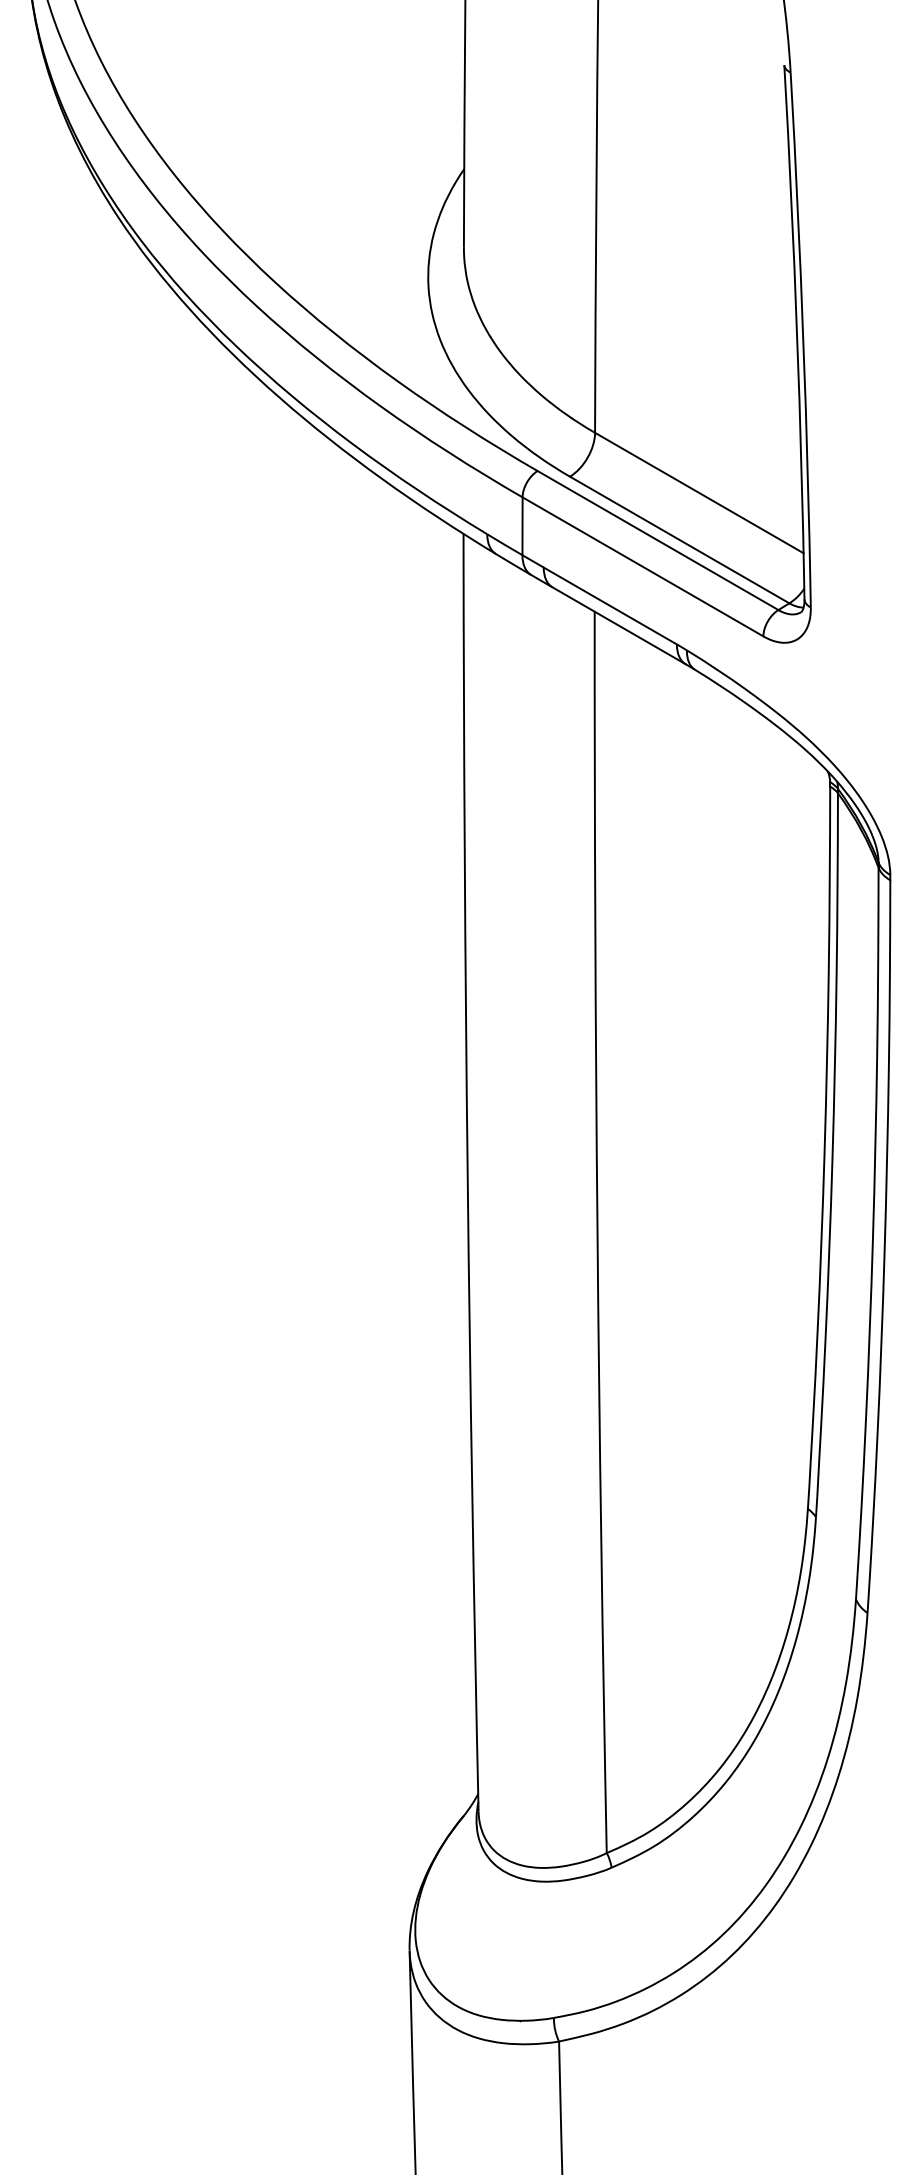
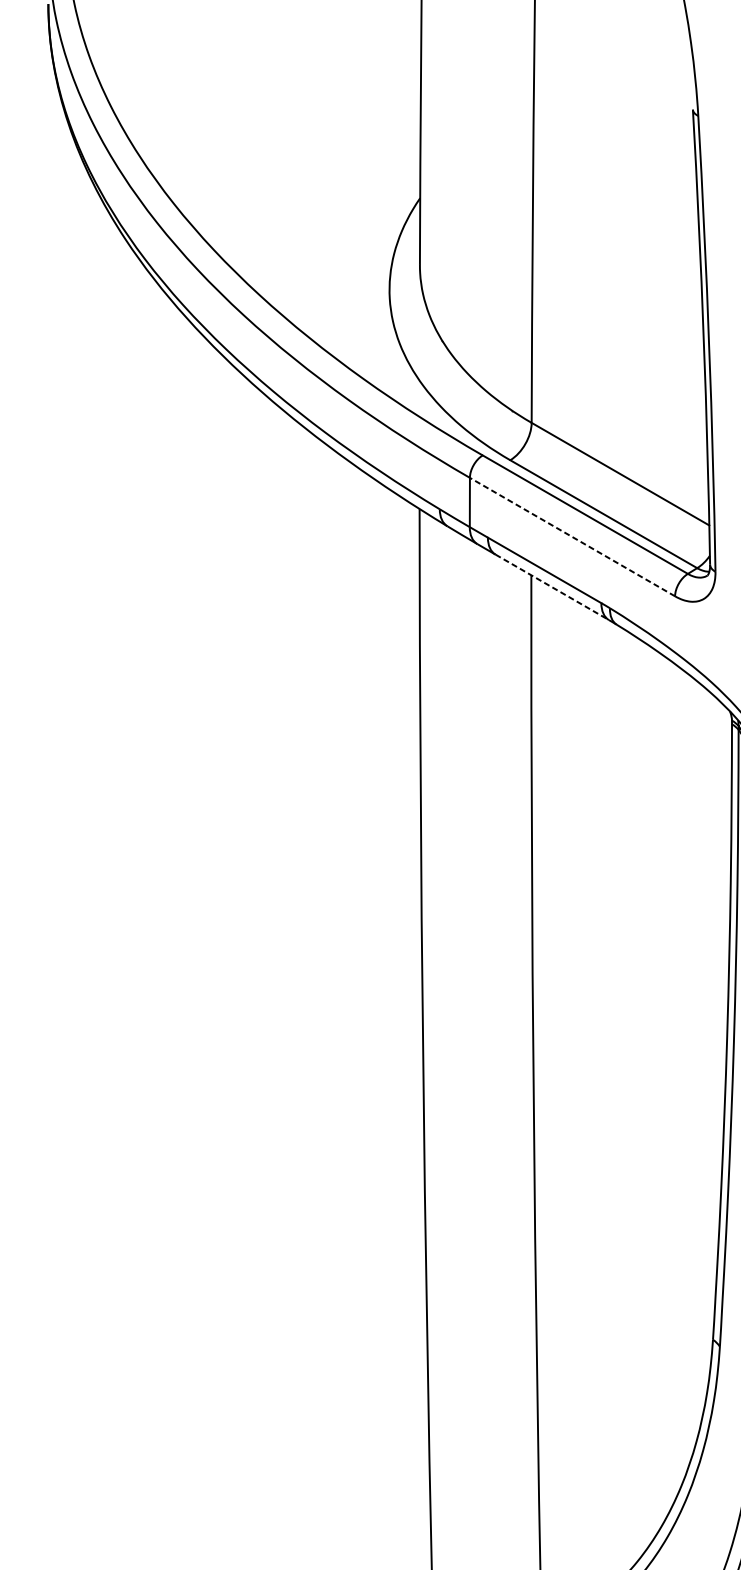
line: (642, 566) -> (572, 536), solid -> dashed
line: (619, 625) -> (552, 587), solid -> dashed

